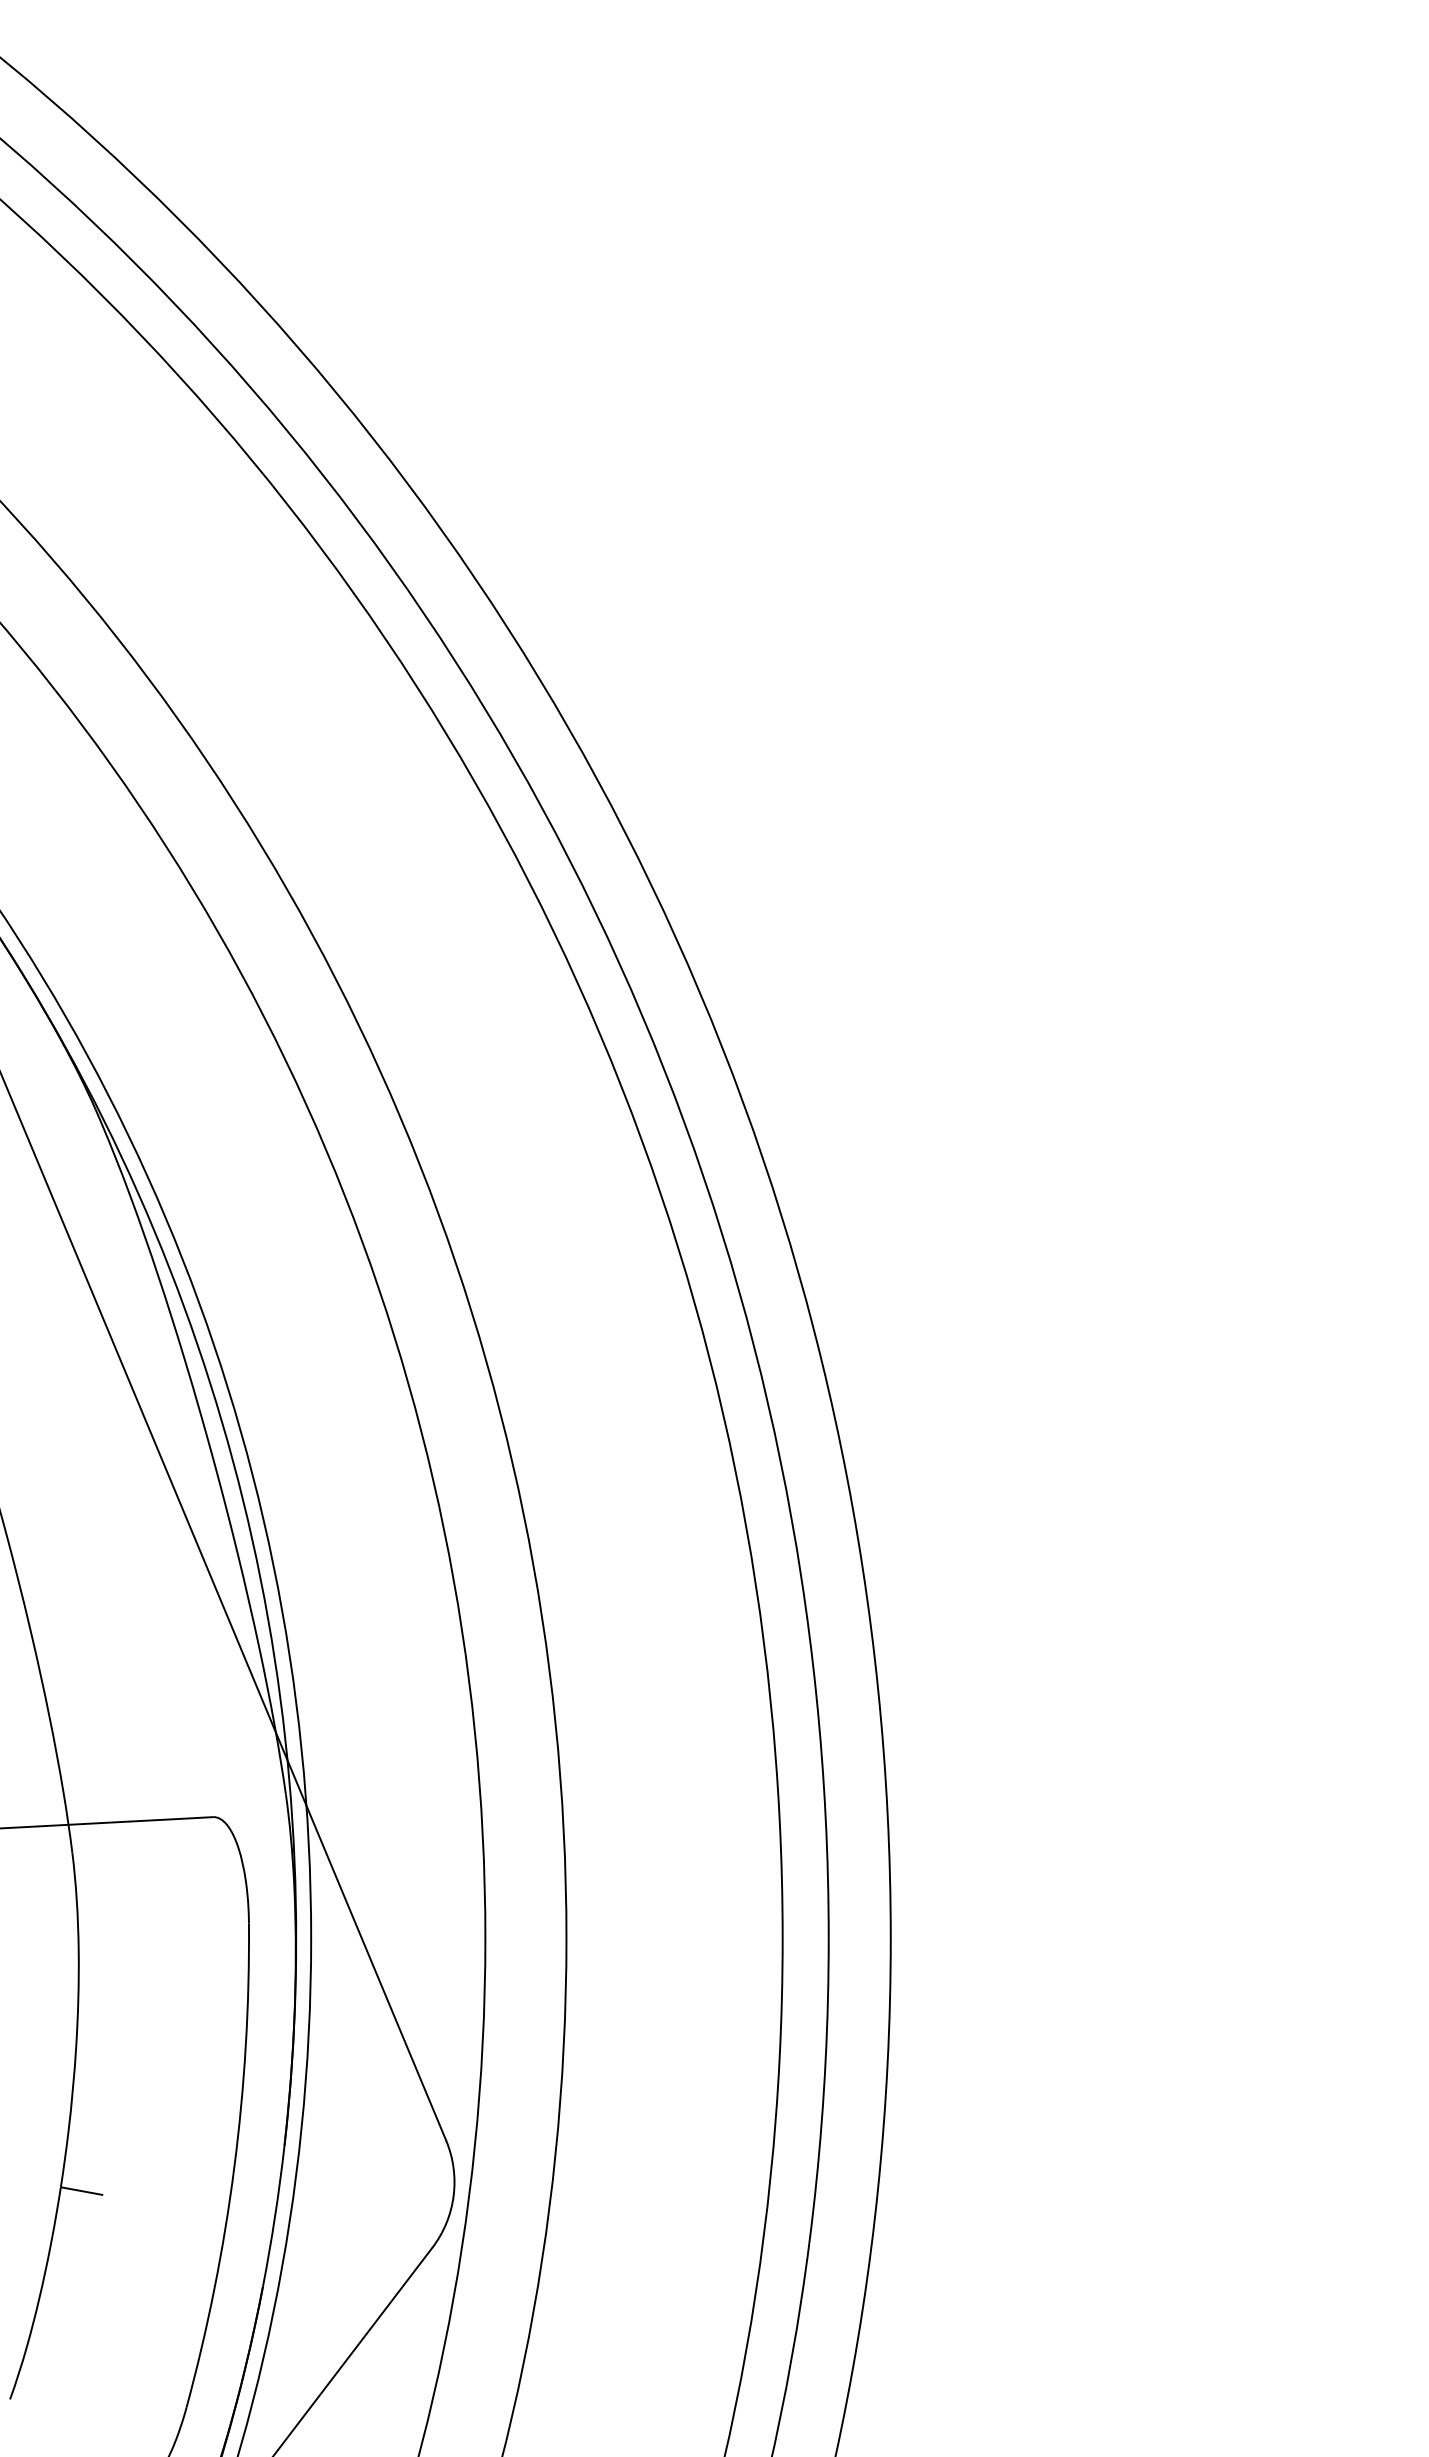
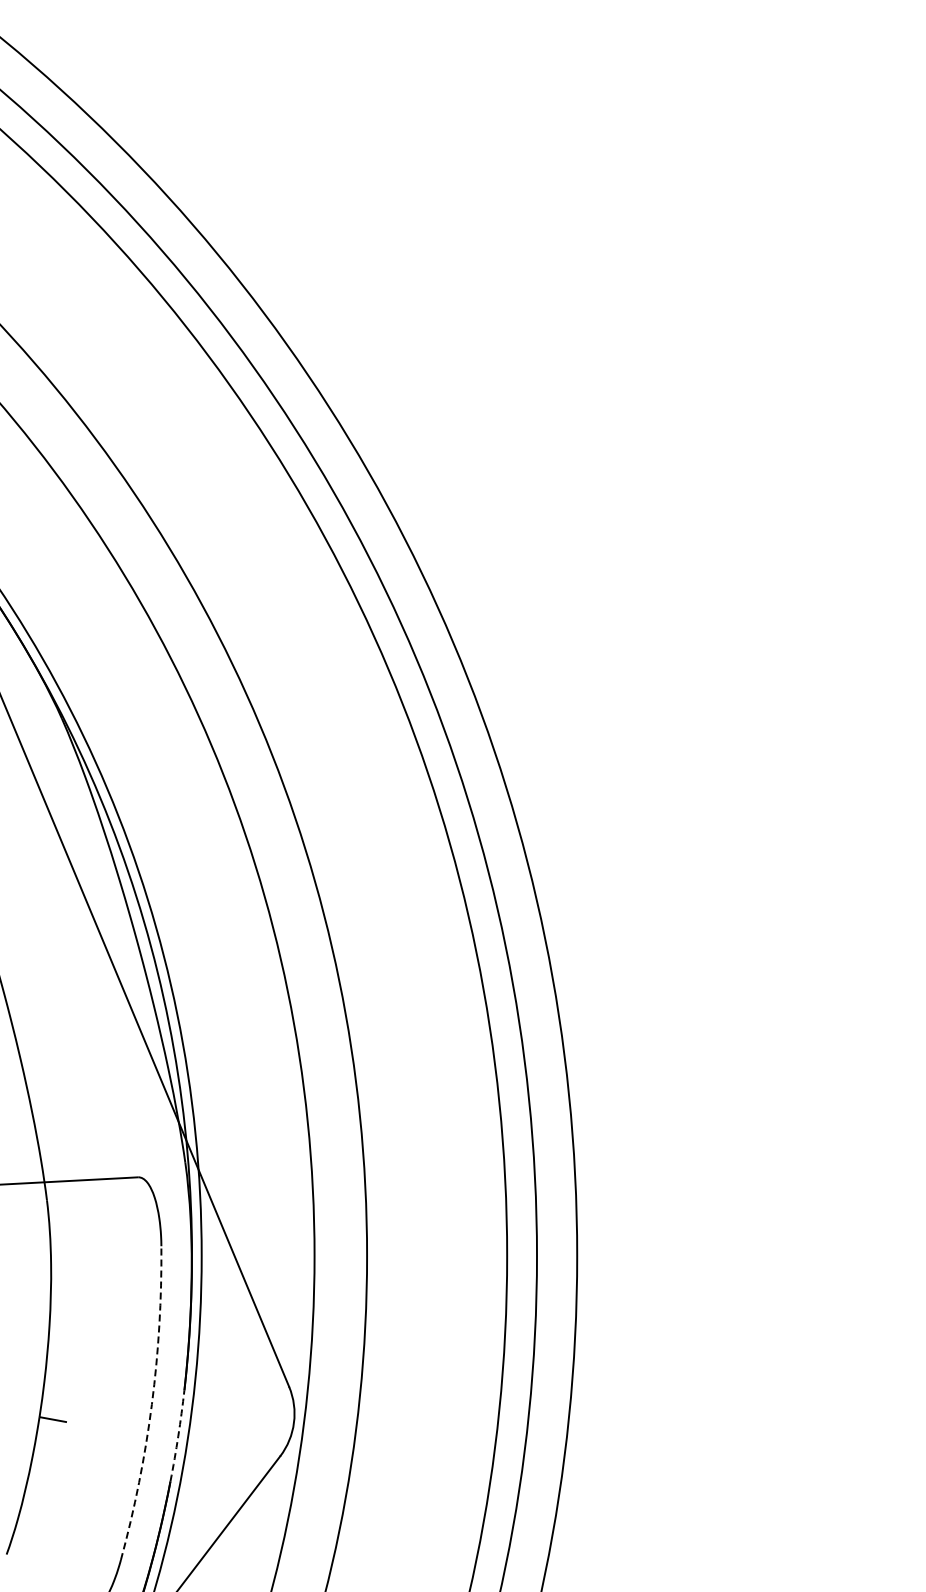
arc: (233, 2167) -> (151, 1404), solid -> dashed
arc: (275, 2217) -> (178, 1436), solid -> dashed

